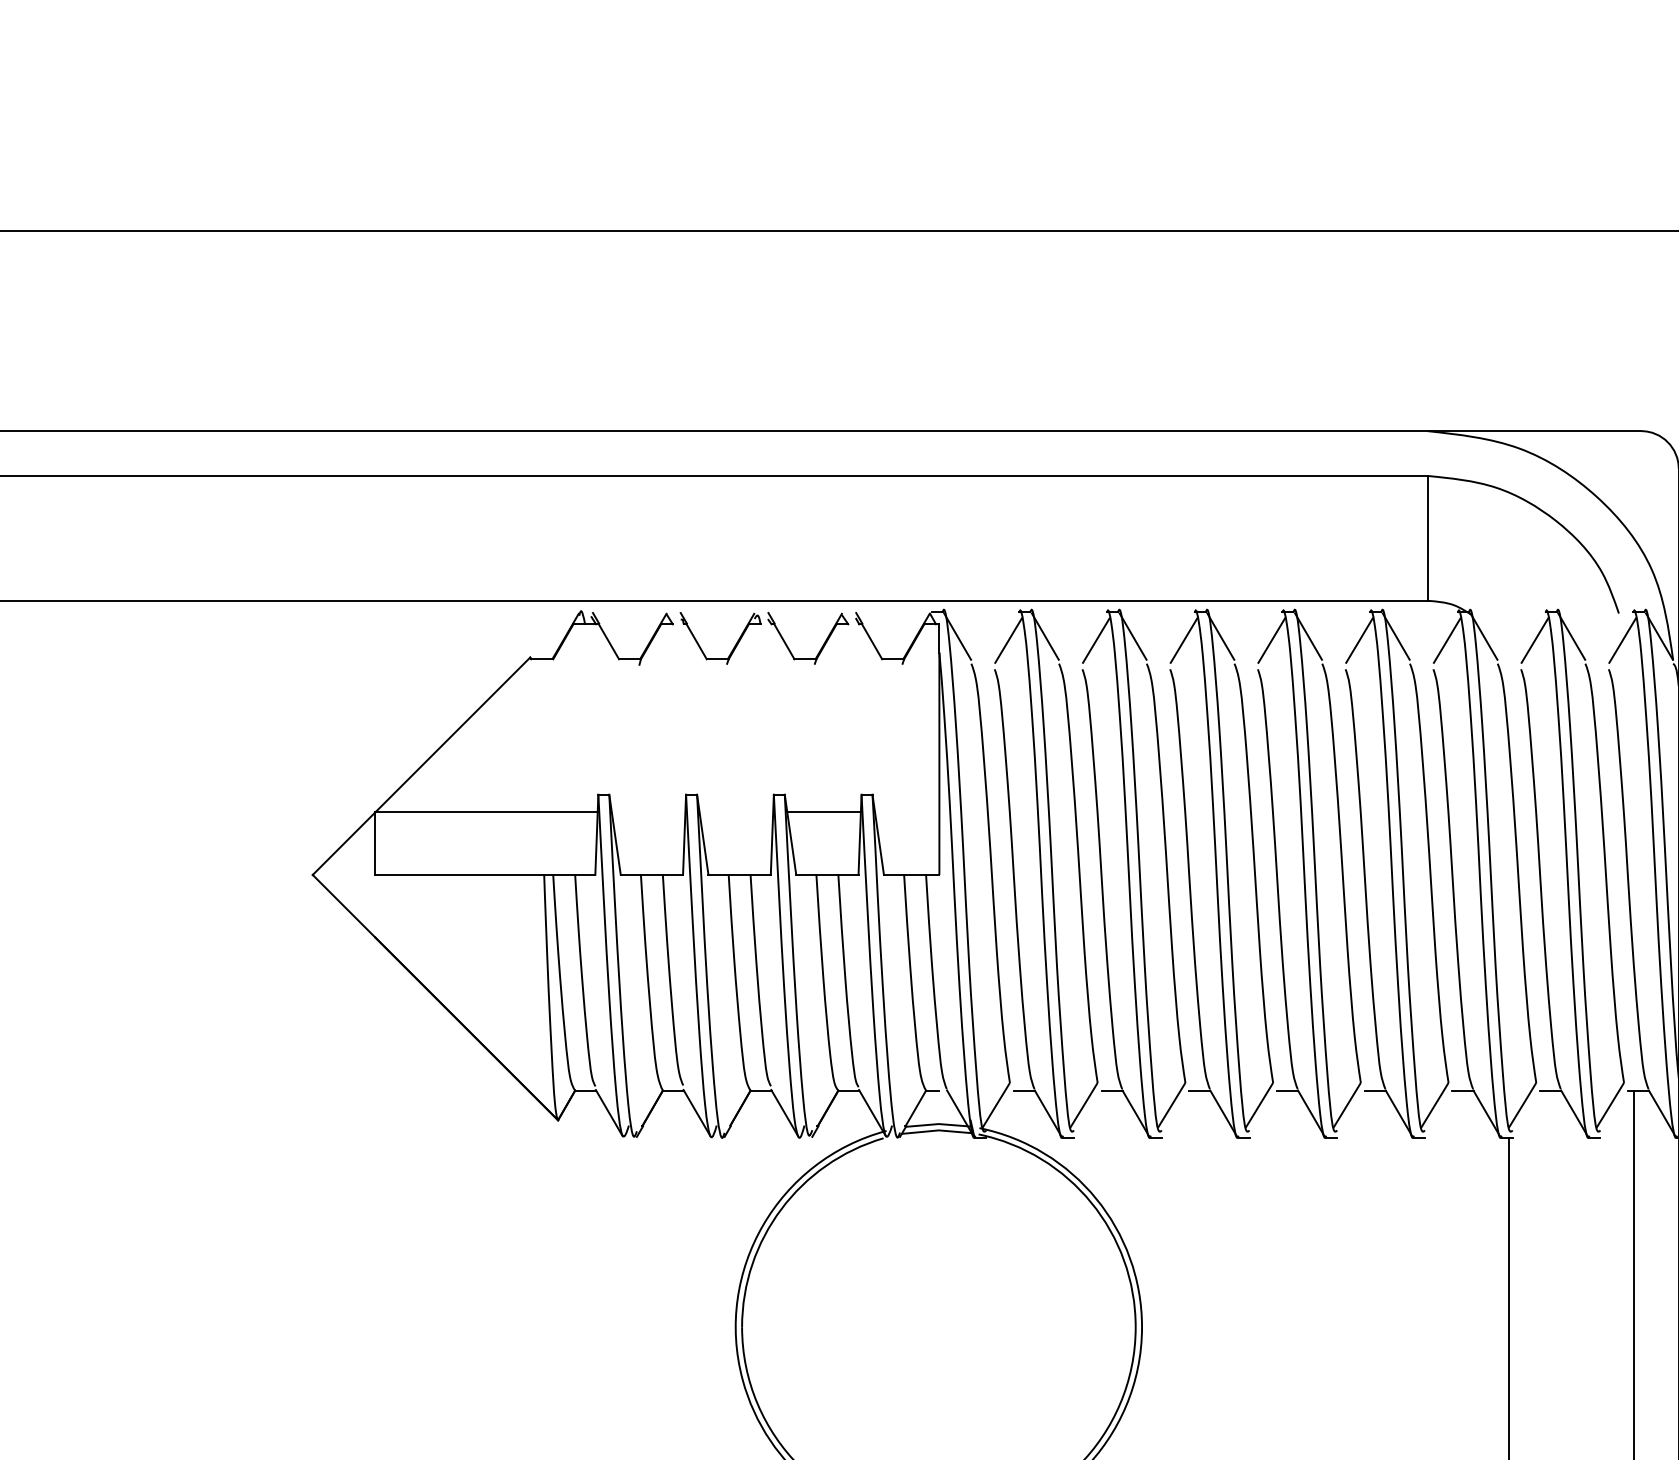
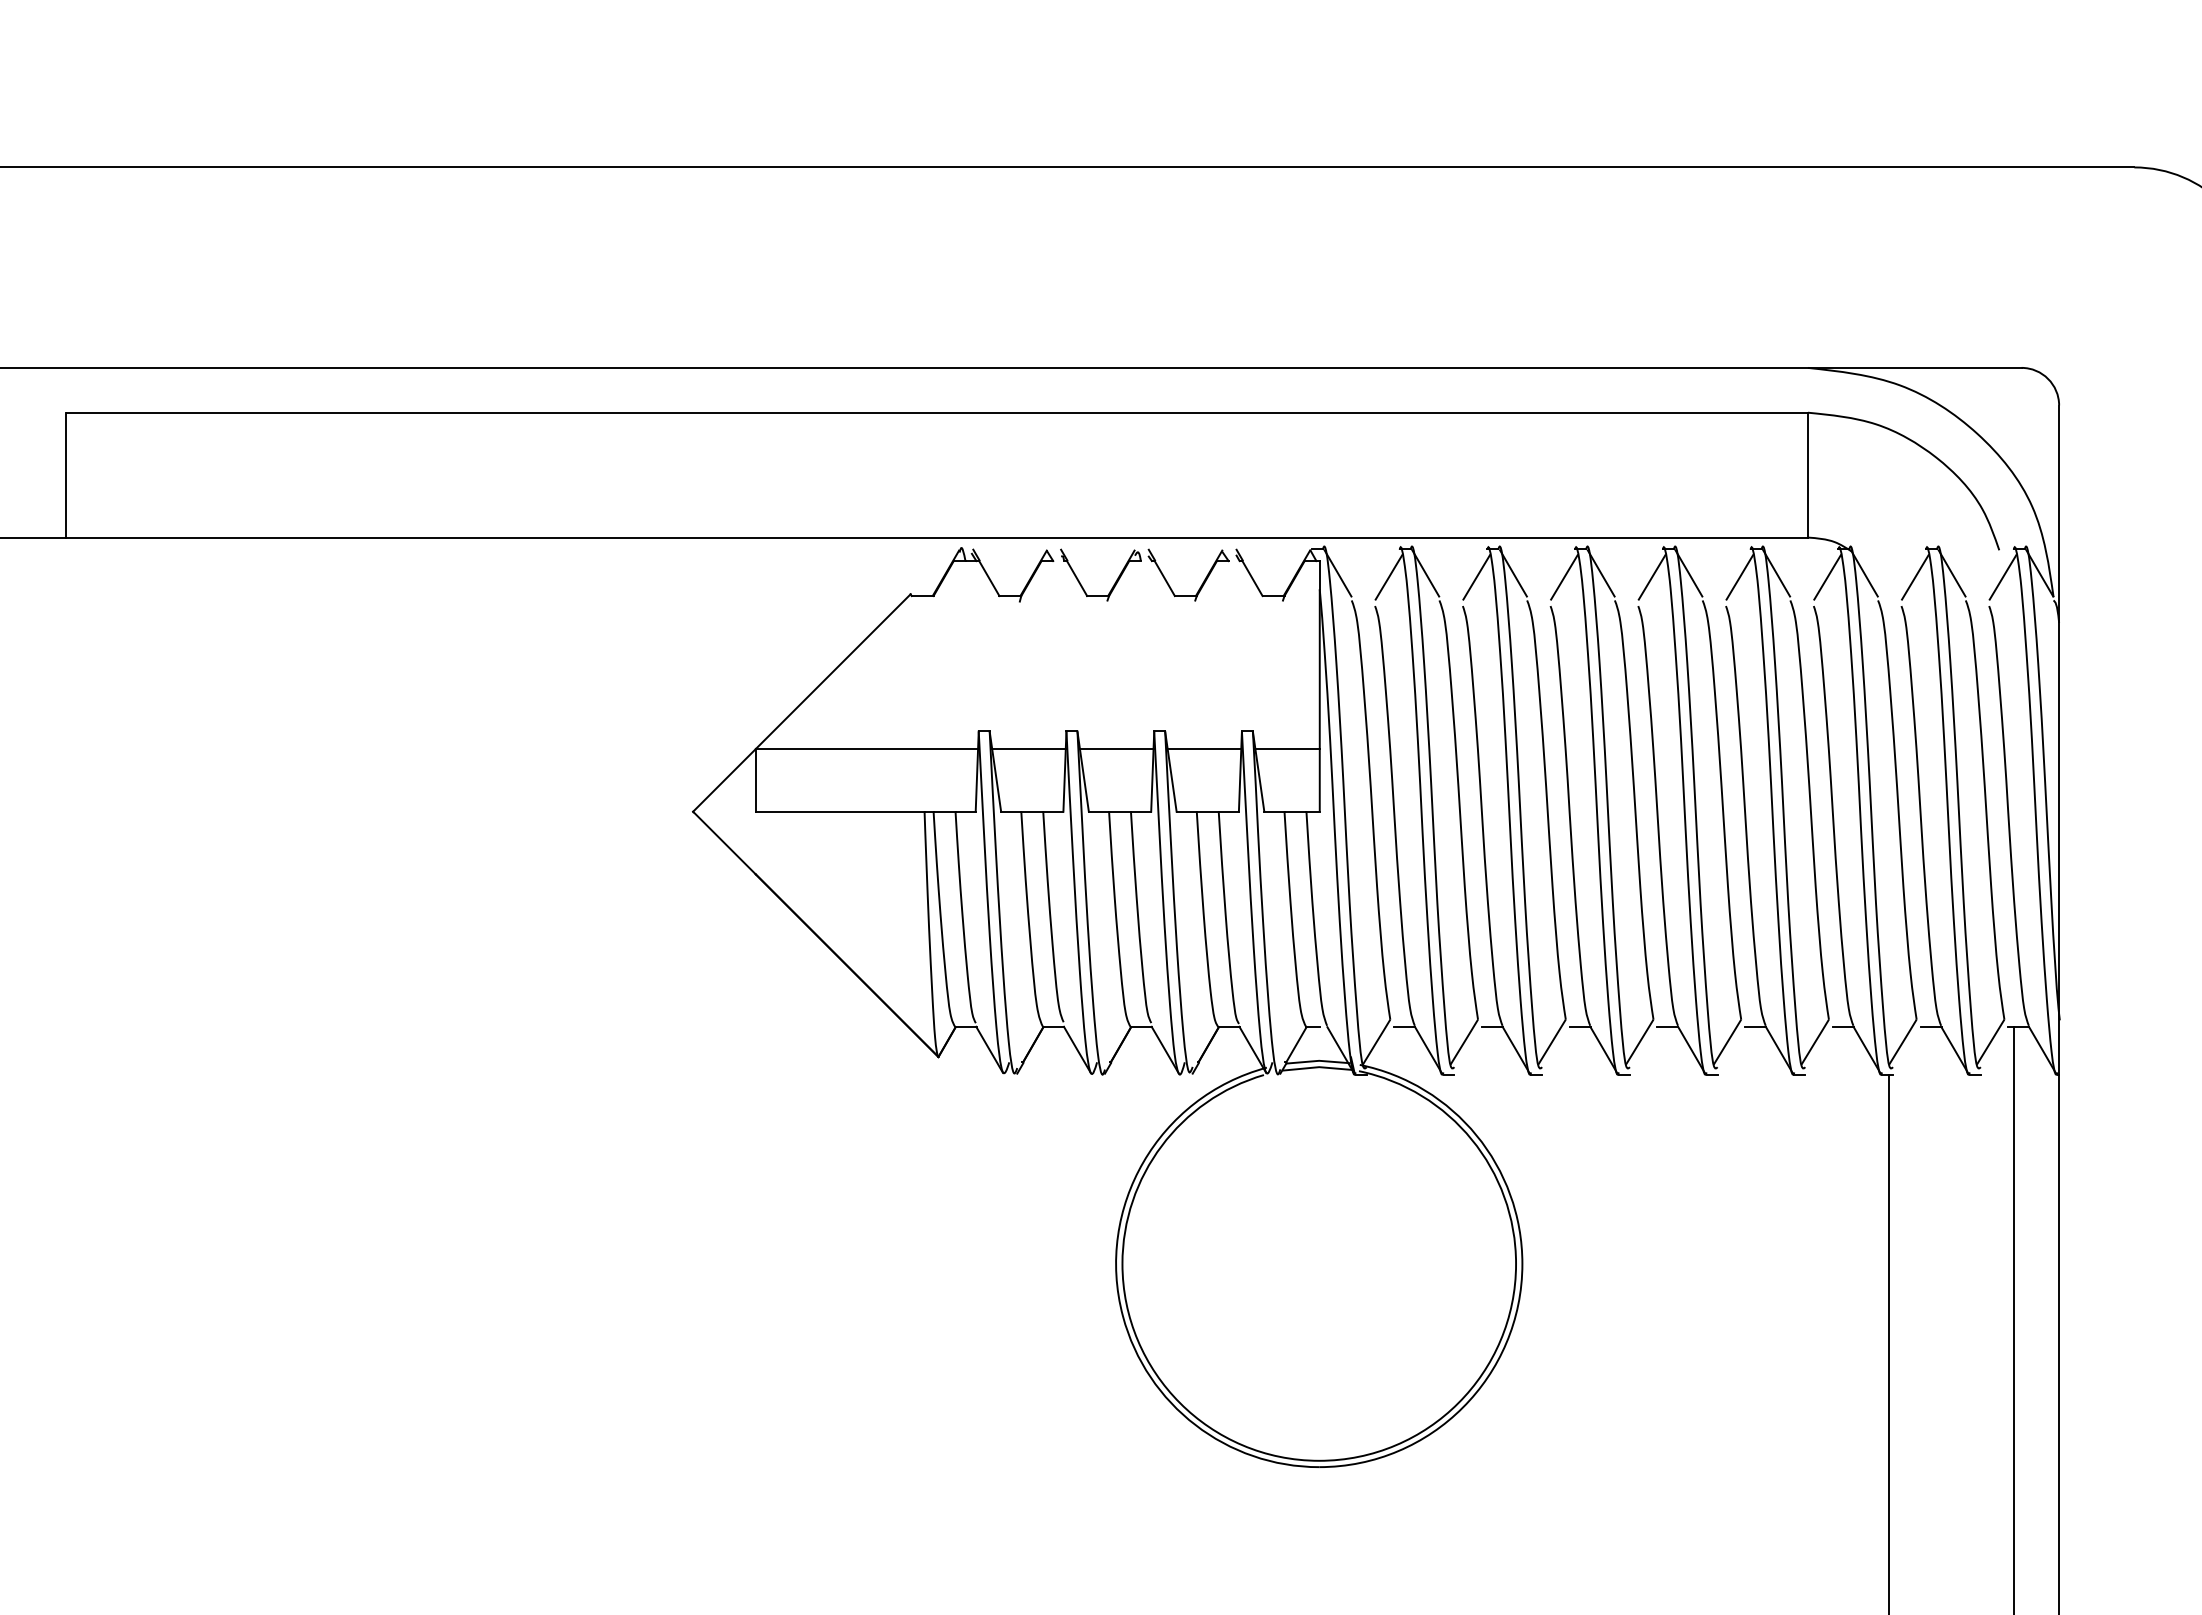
line: (648, 812) -> (1028, 749), added
line: (736, 812) -> (1116, 749), added
line: (907, 812) -> (1287, 749), added

